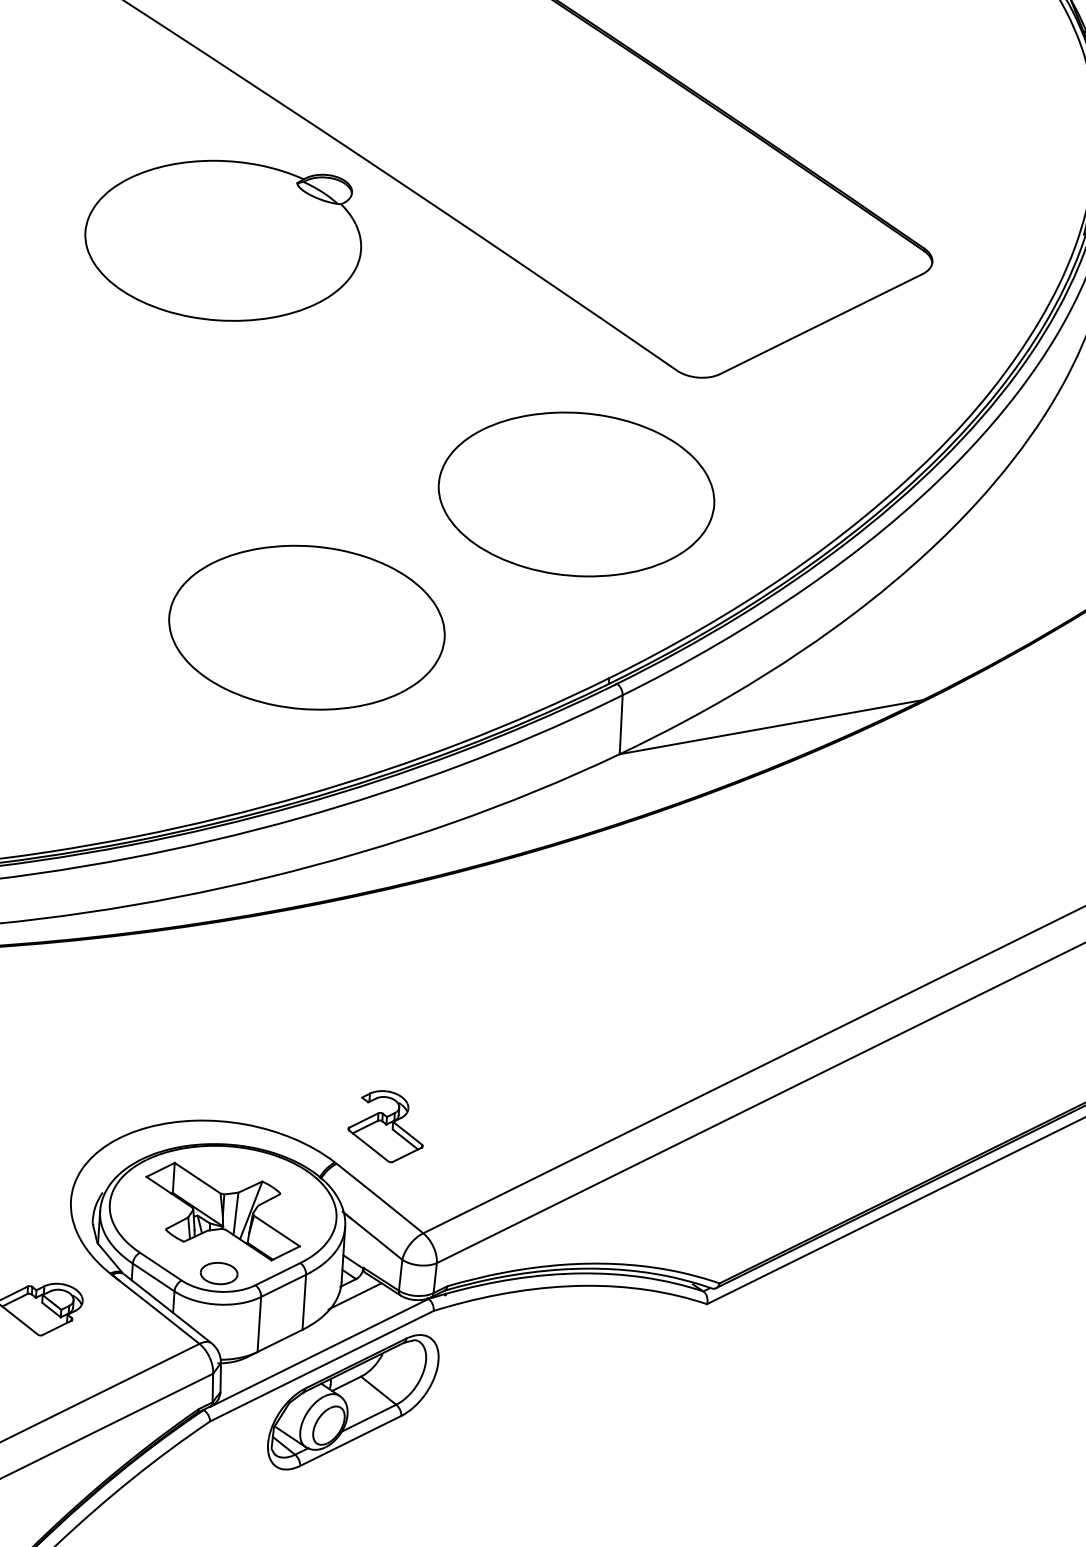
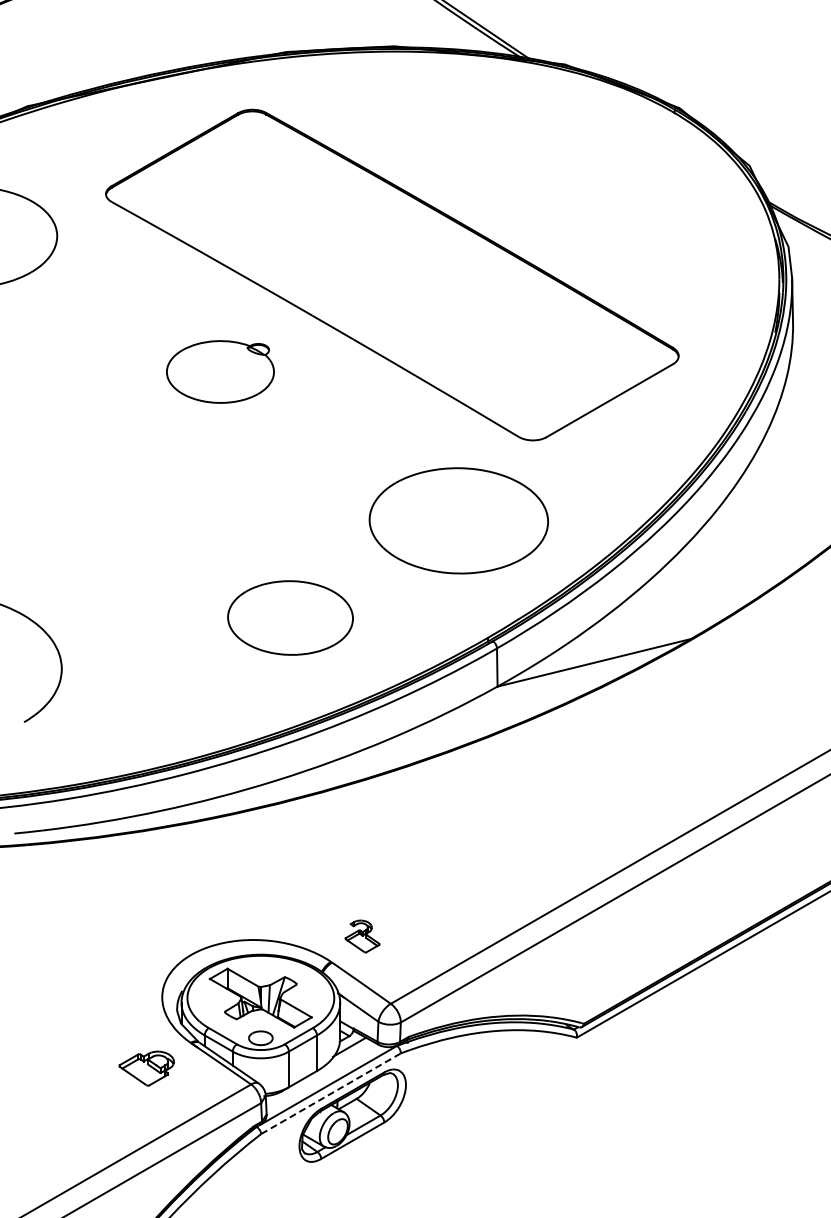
part: (223, 240) -> (220, 371), size x0.6
part: (306, 626) -> (290, 617), size x0.7
part: (386, 1126) -> (362, 936), size x0.7
line: (322, 1365) -> (331, 1093), solid -> dashed

